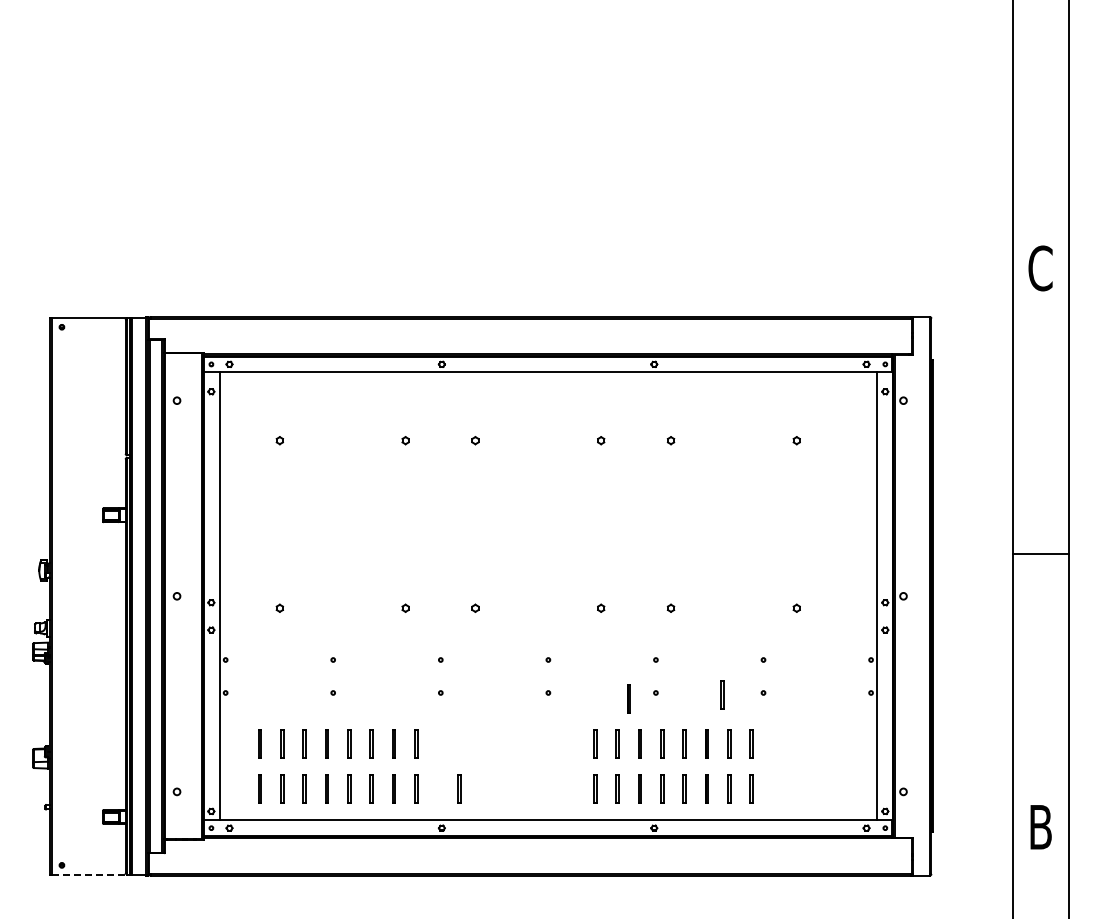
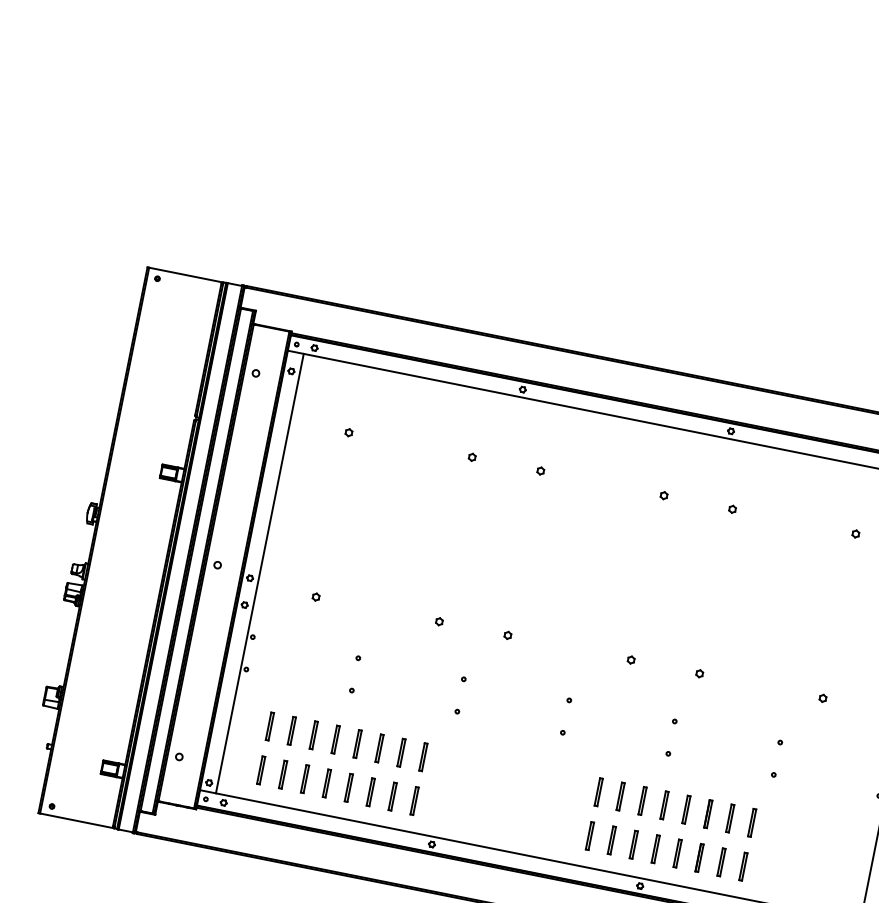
line: (721, 694) -> (732, 768), removed
line: (628, 698) -> (640, 753), removed
line: (458, 788) -> (455, 808), removed
line: (89, 874) -> (77, 820), dashed -> solid

